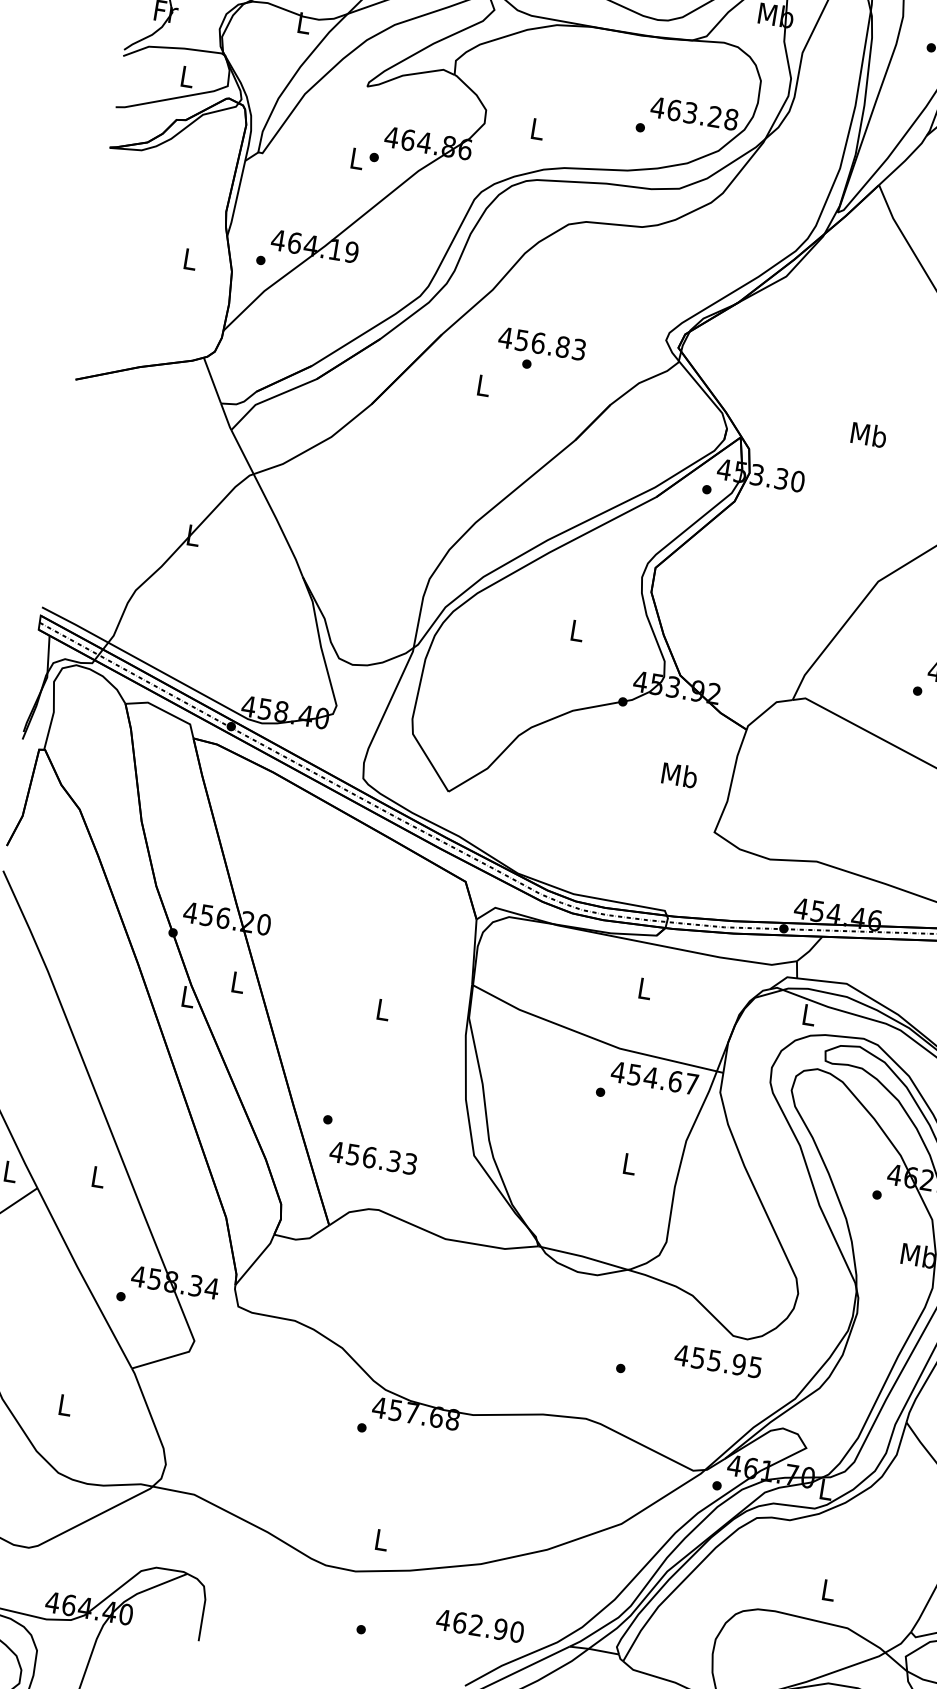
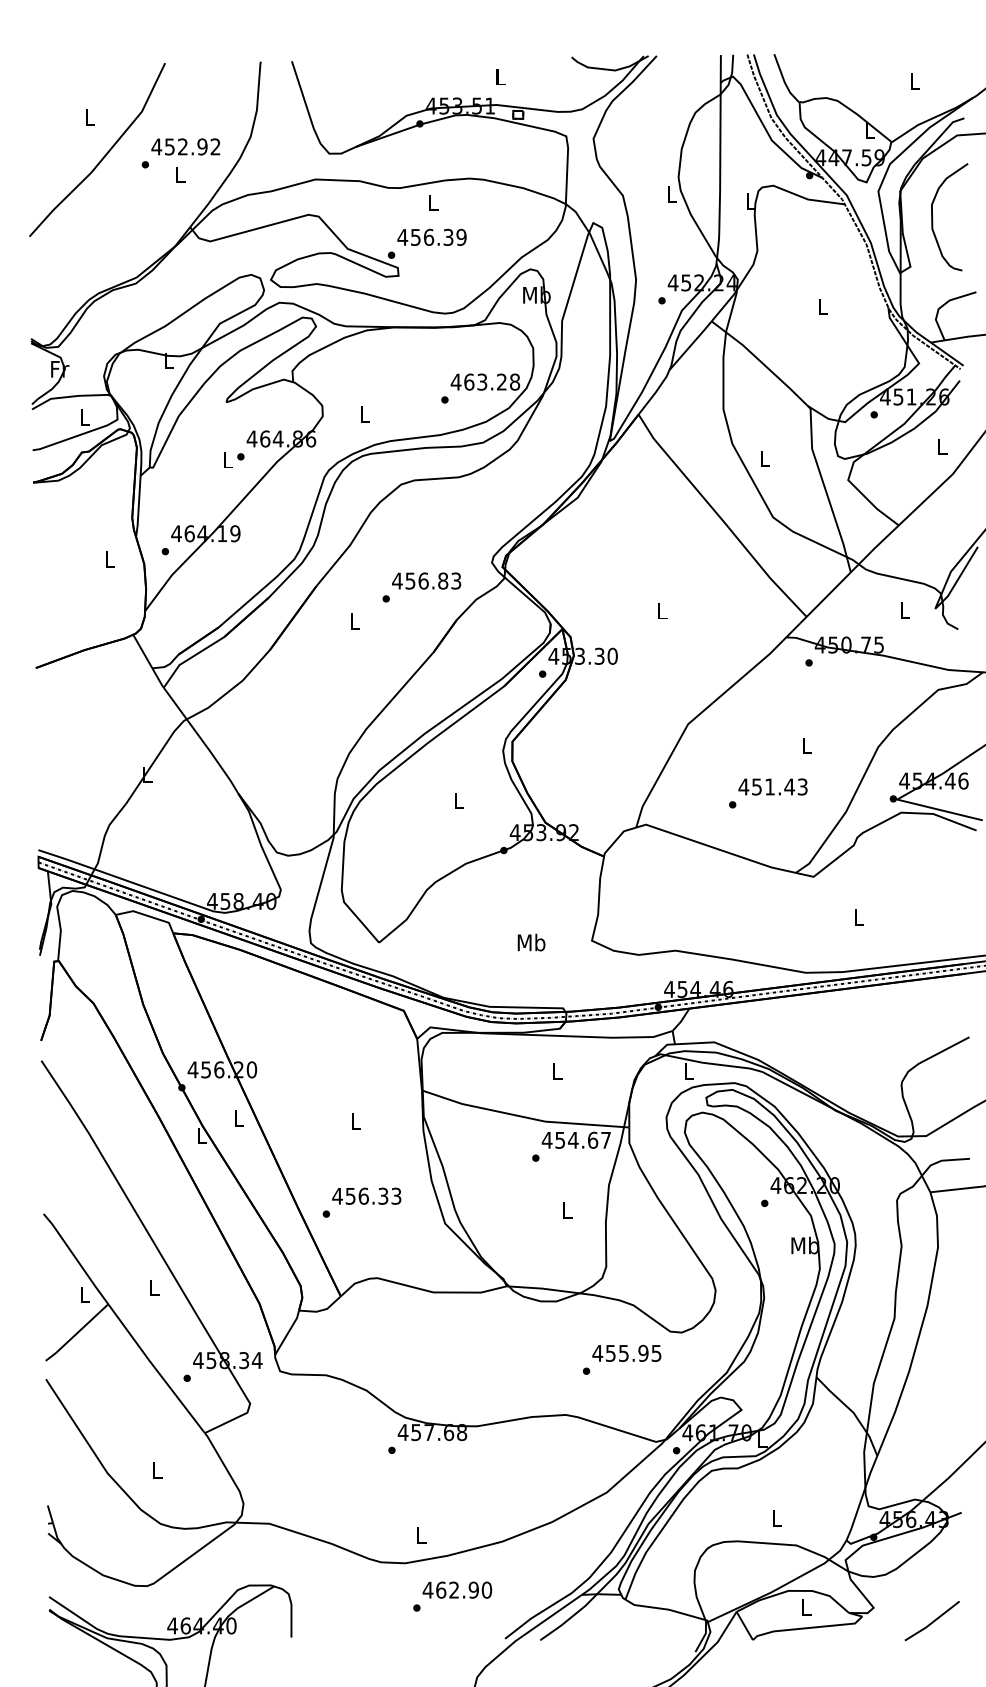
text: (542, 343) -> (426, 580), moved
text: (869, 434) -> (662, 610), Mb -> L
text: (679, 775) -> (531, 942), moved
text: (373, 1157) -> (366, 1195), moved
text: (718, 1360) -> (626, 1352), moved
text: (480, 1625) -> (457, 1589), moved

